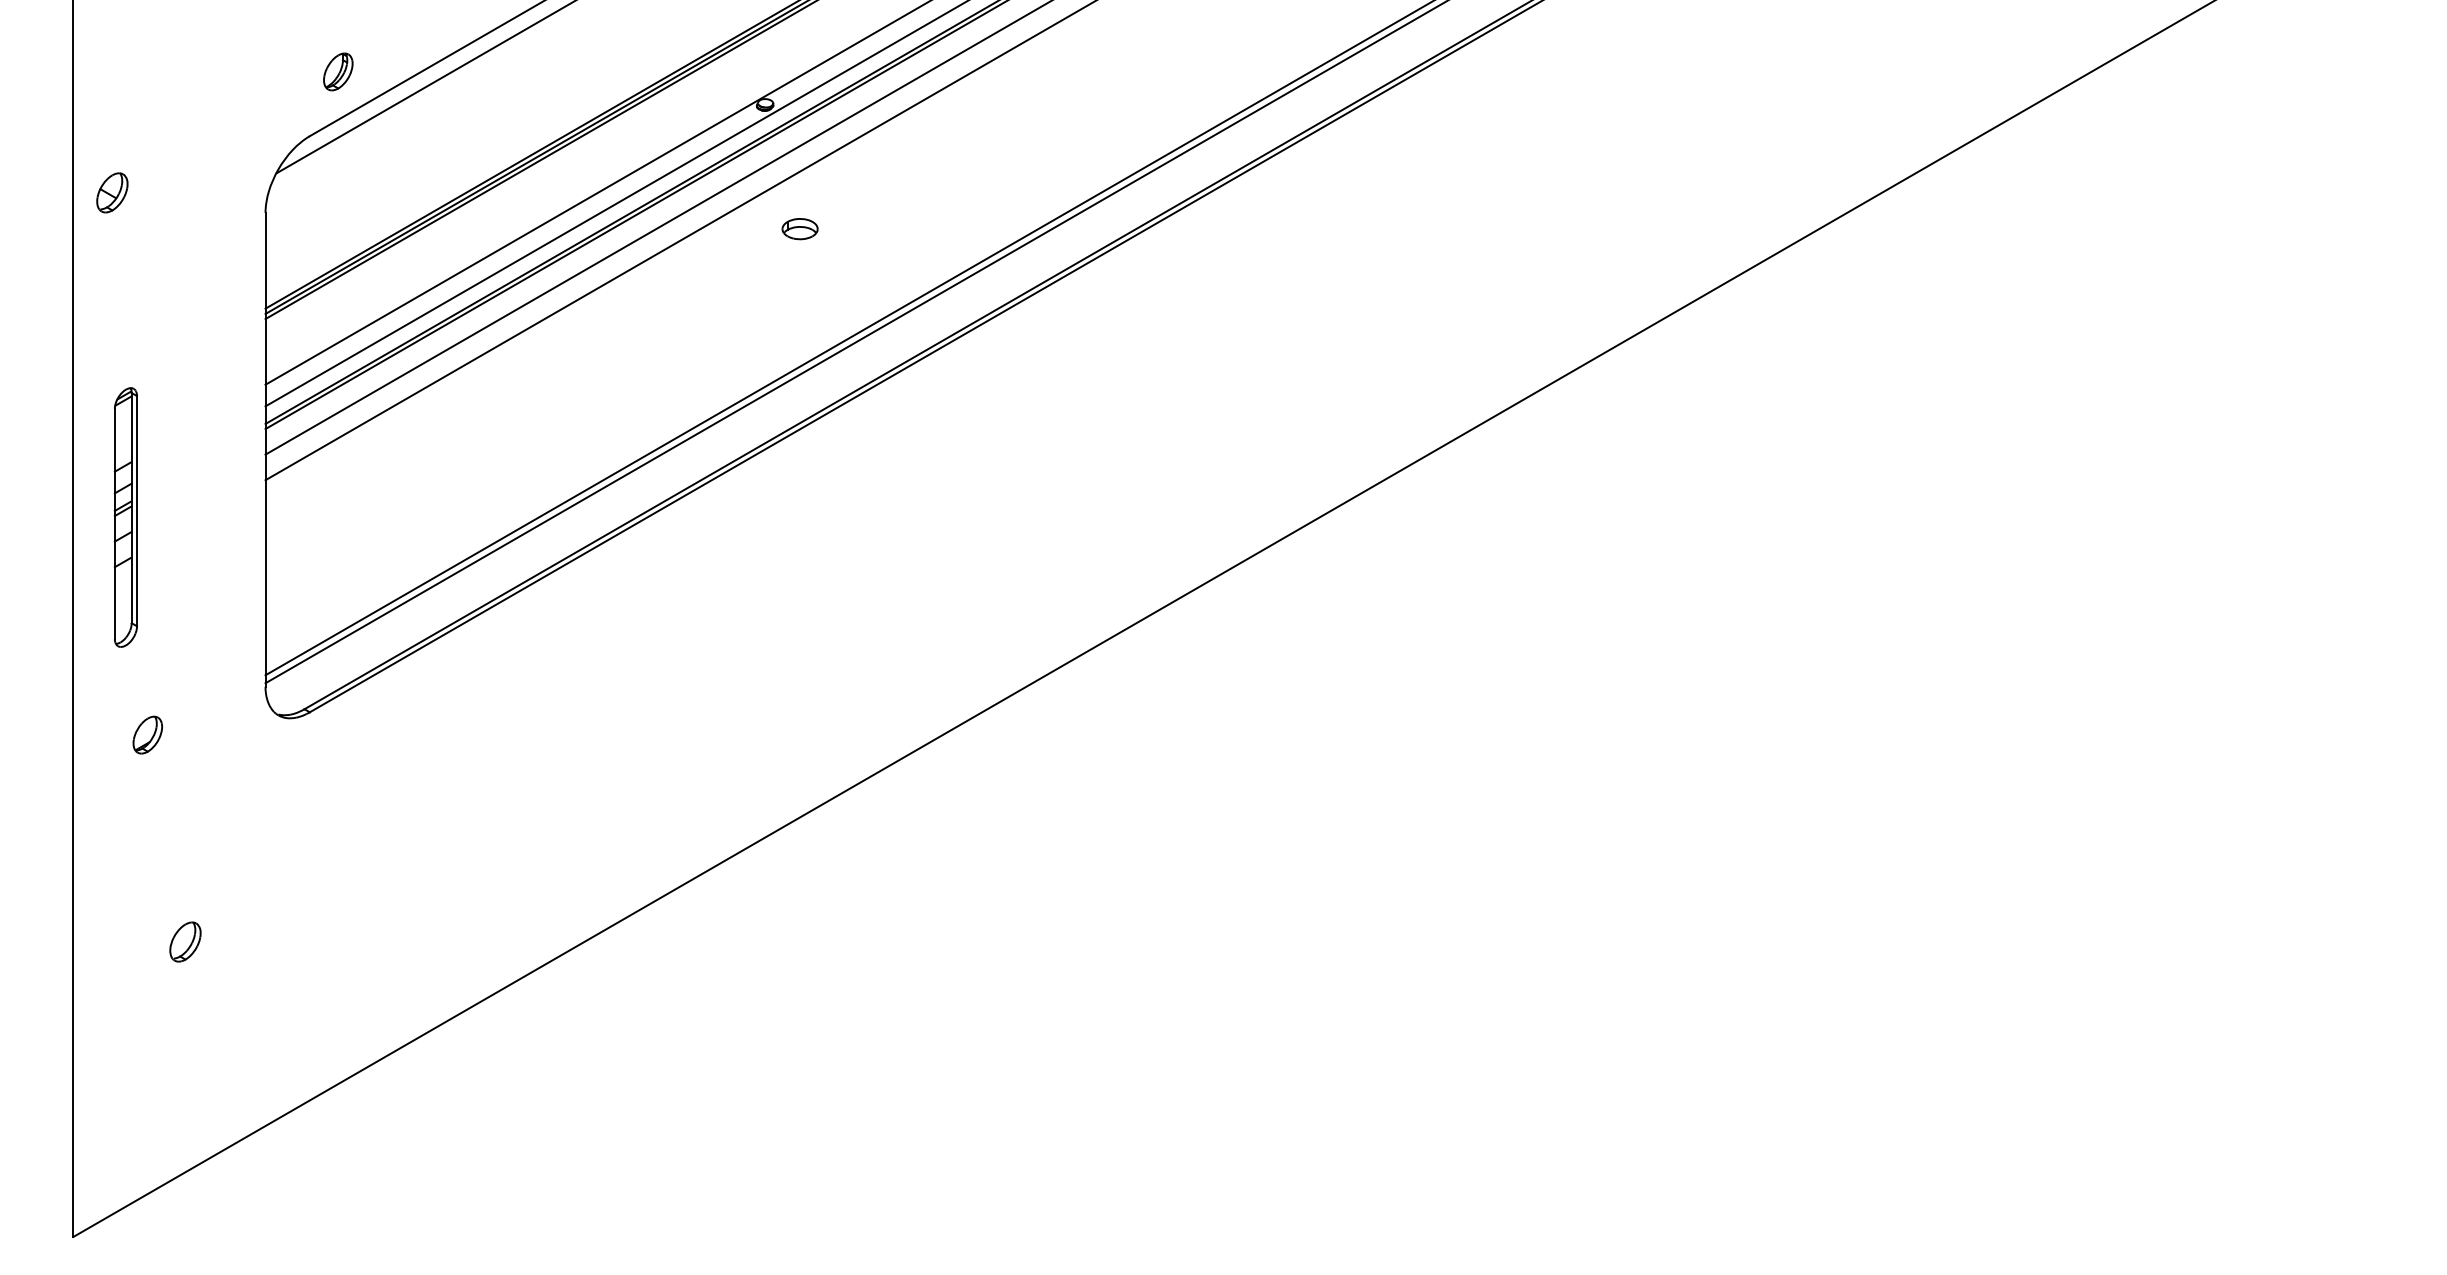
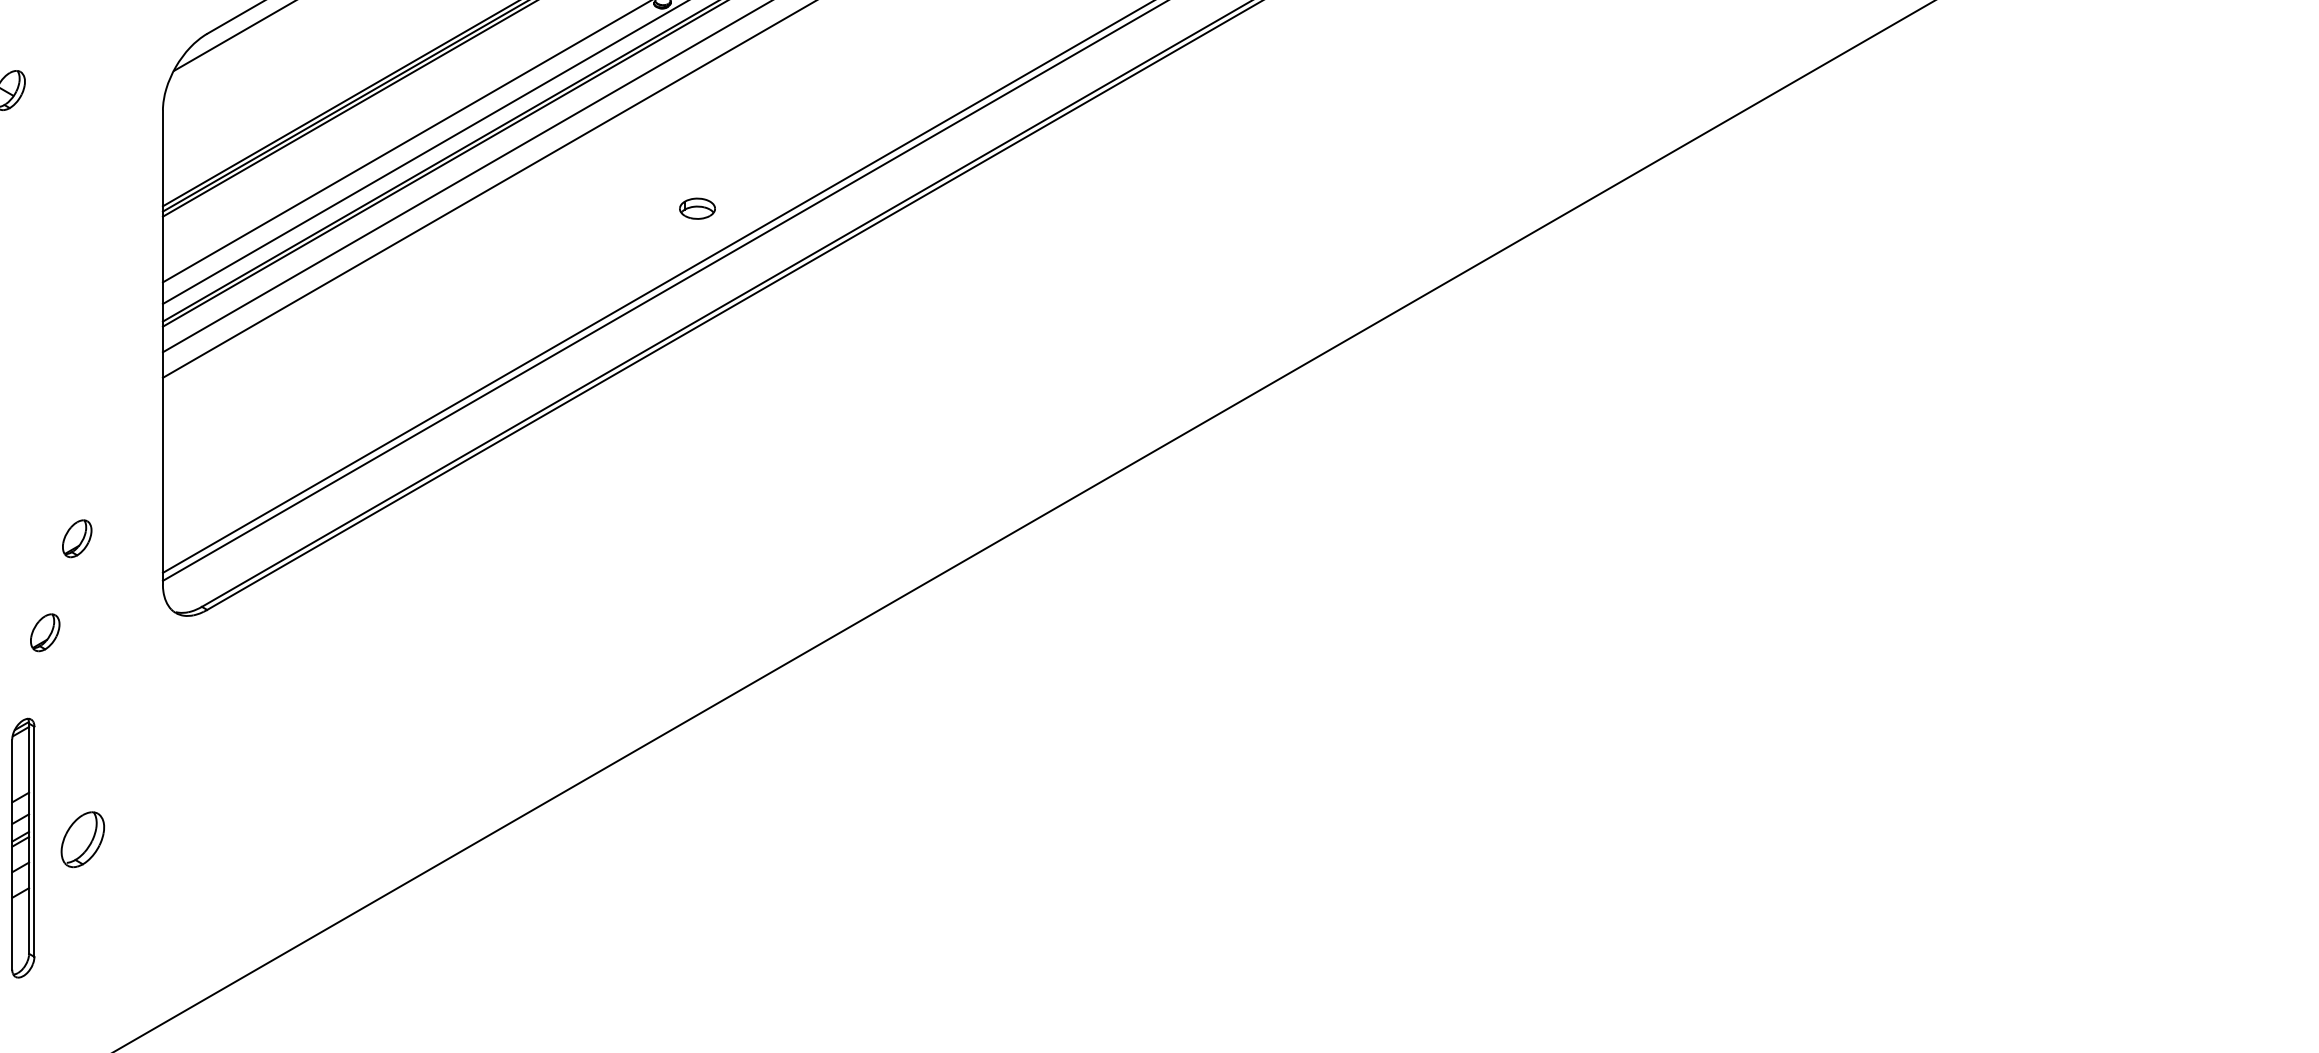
part: (799, 229) -> (696, 209), moved
part: (125, 517) -> (22, 848), moved
part: (179, 640) -> (76, 538), added
part: (185, 941) -> (82, 839), size x1.4

